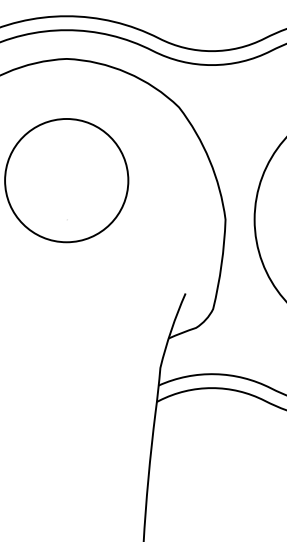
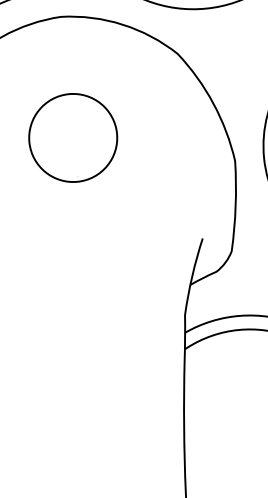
circle: (66, 180) -> (72, 137), size x0.71

